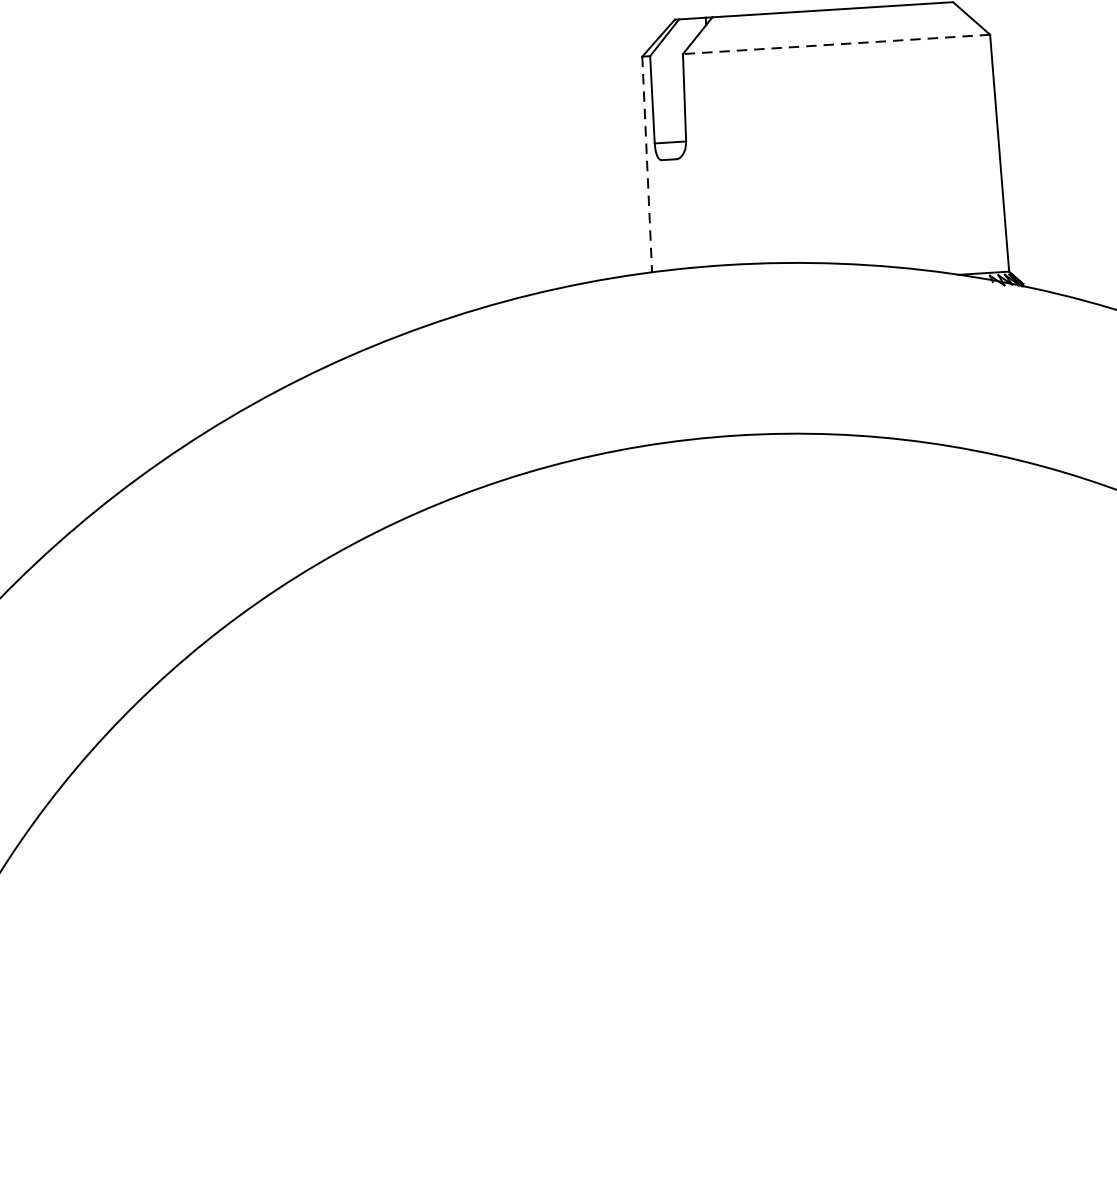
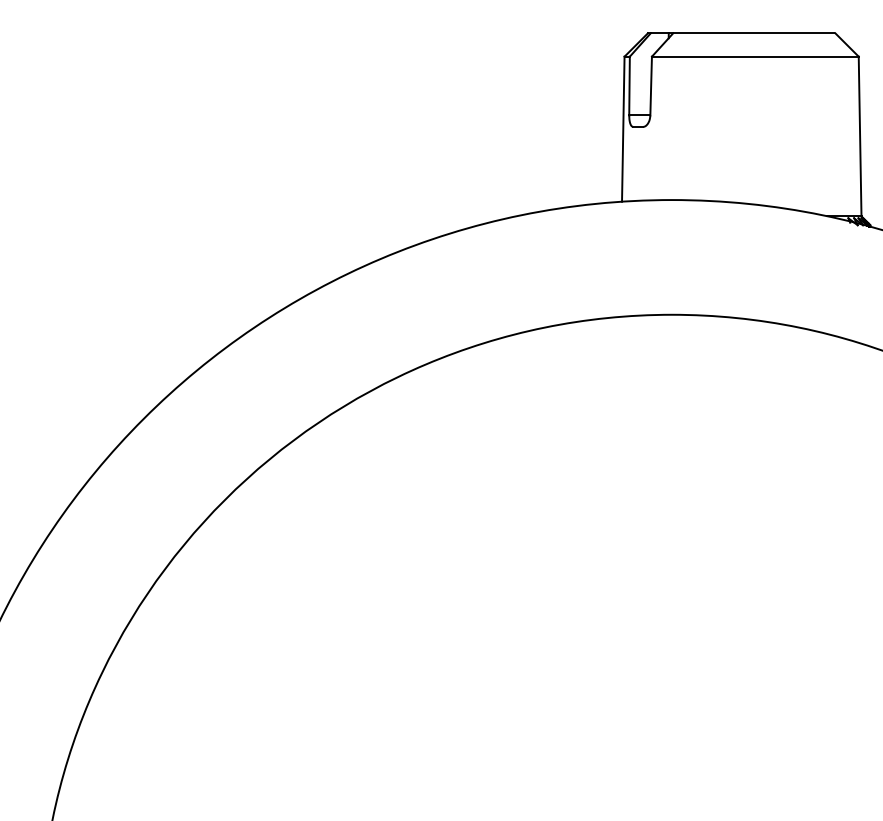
line: (835, 44) -> (754, 56), dashed -> solid
line: (647, 164) -> (623, 129), dashed -> solid

